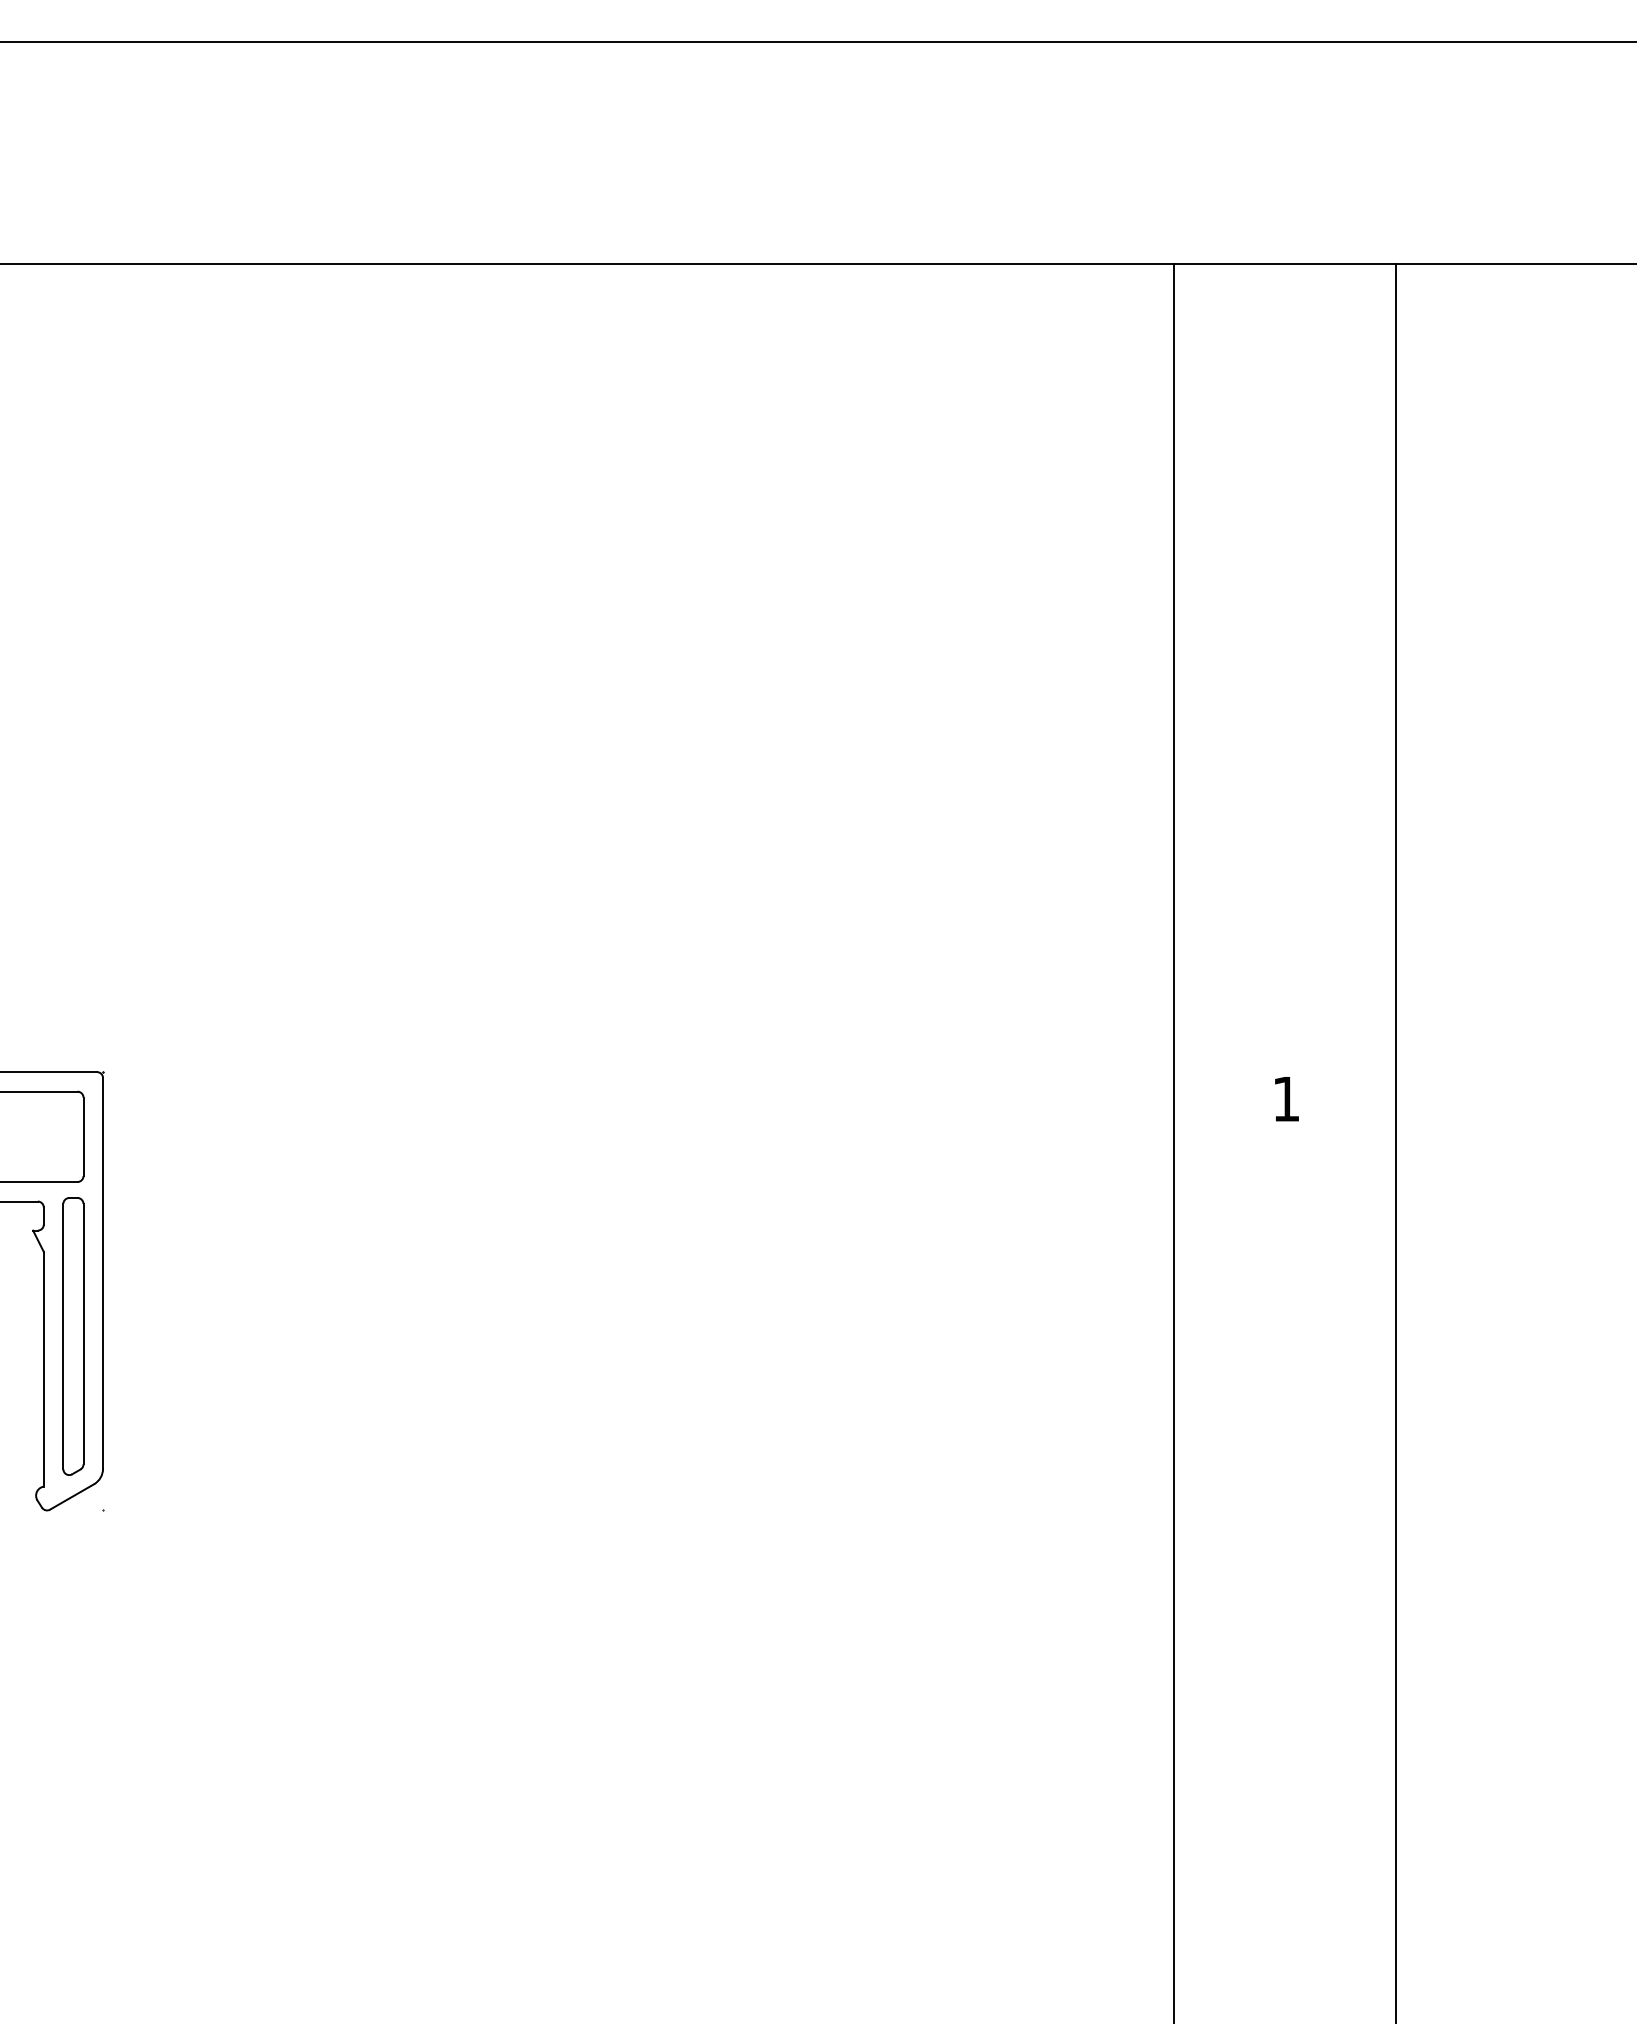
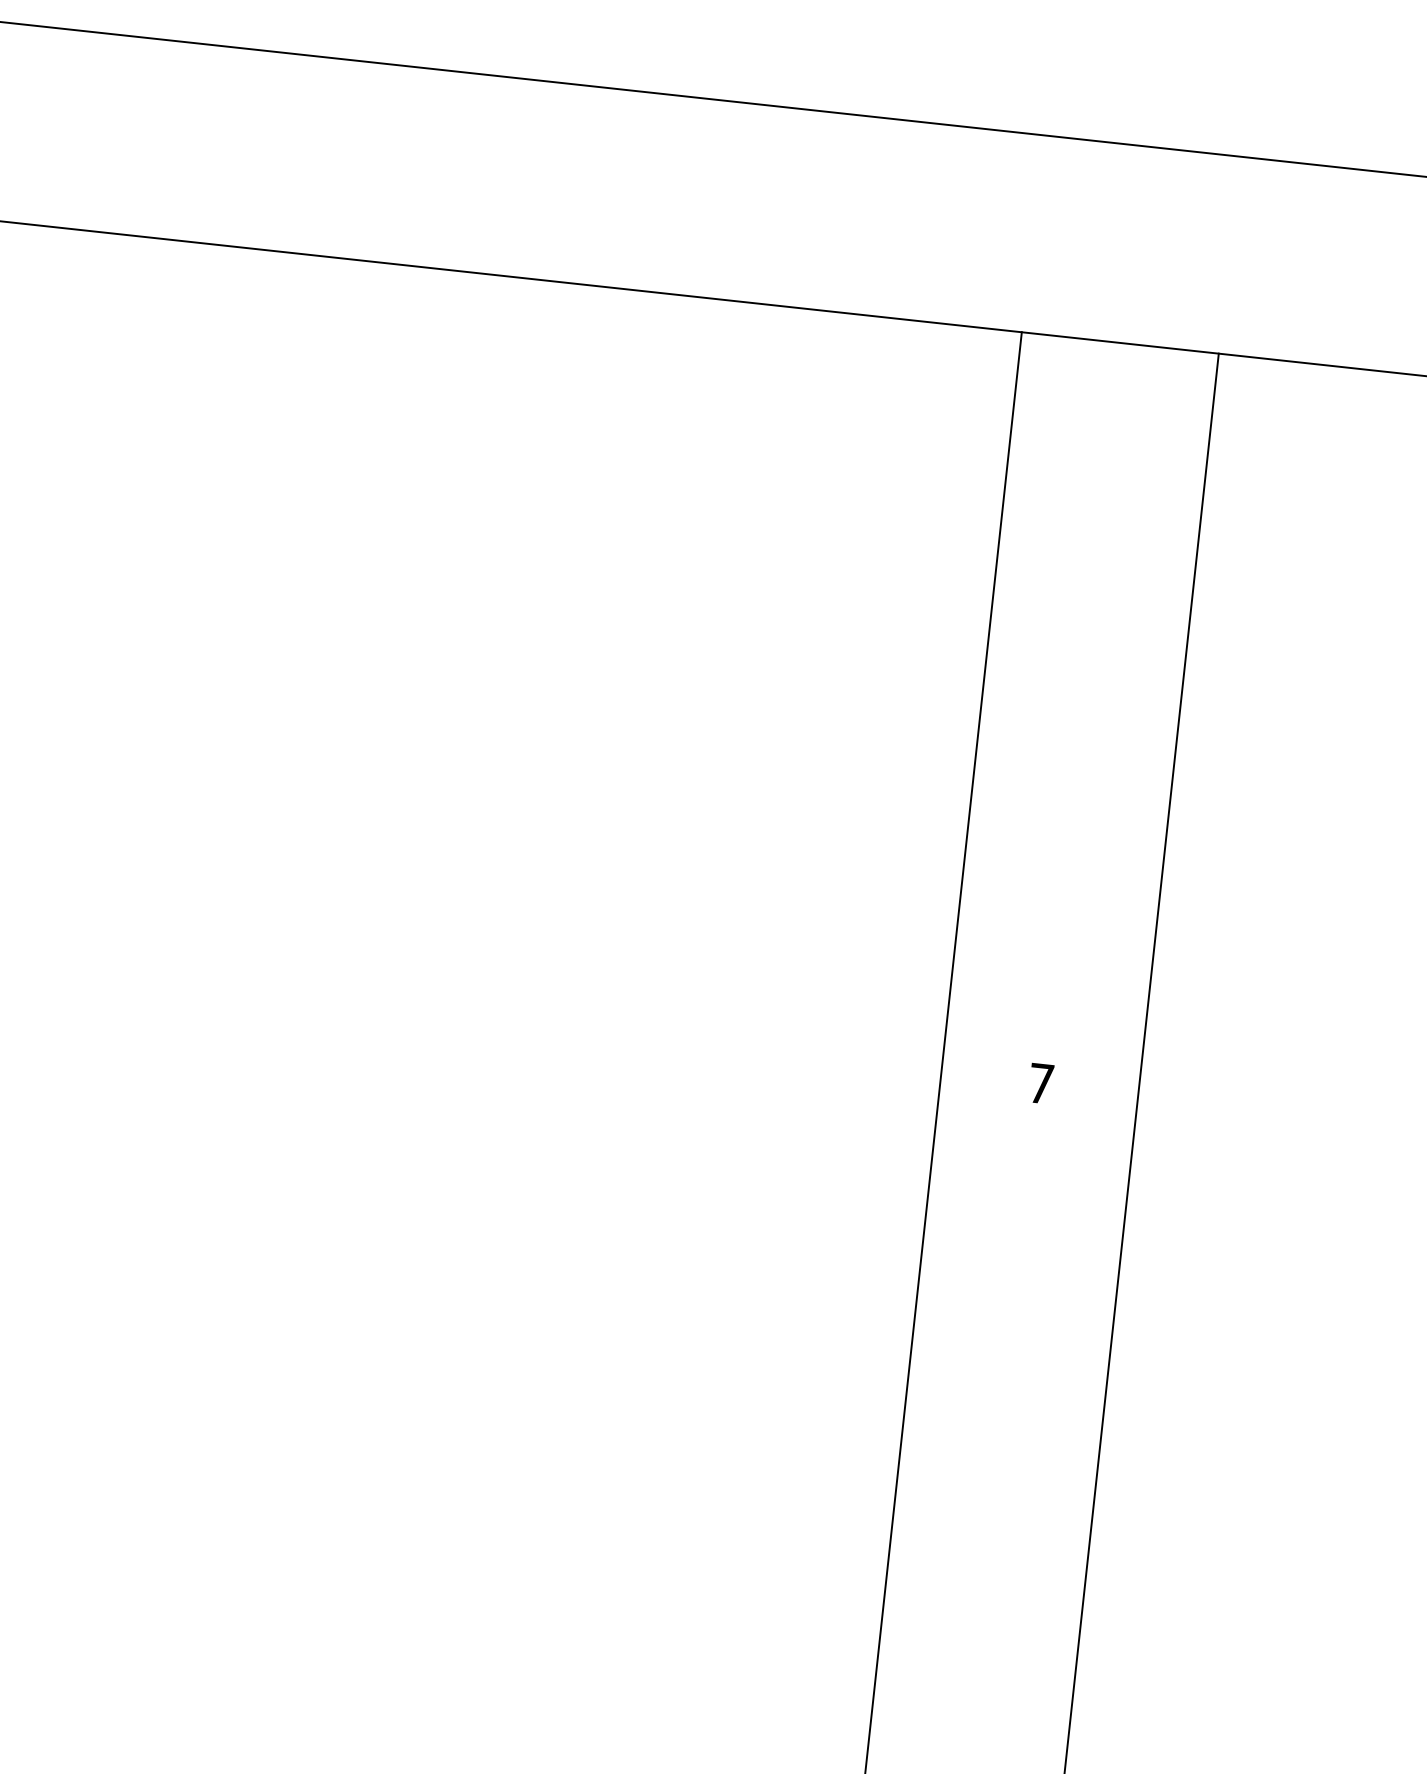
text: (1286, 1099) -> (1041, 1084), 1 -> 7

